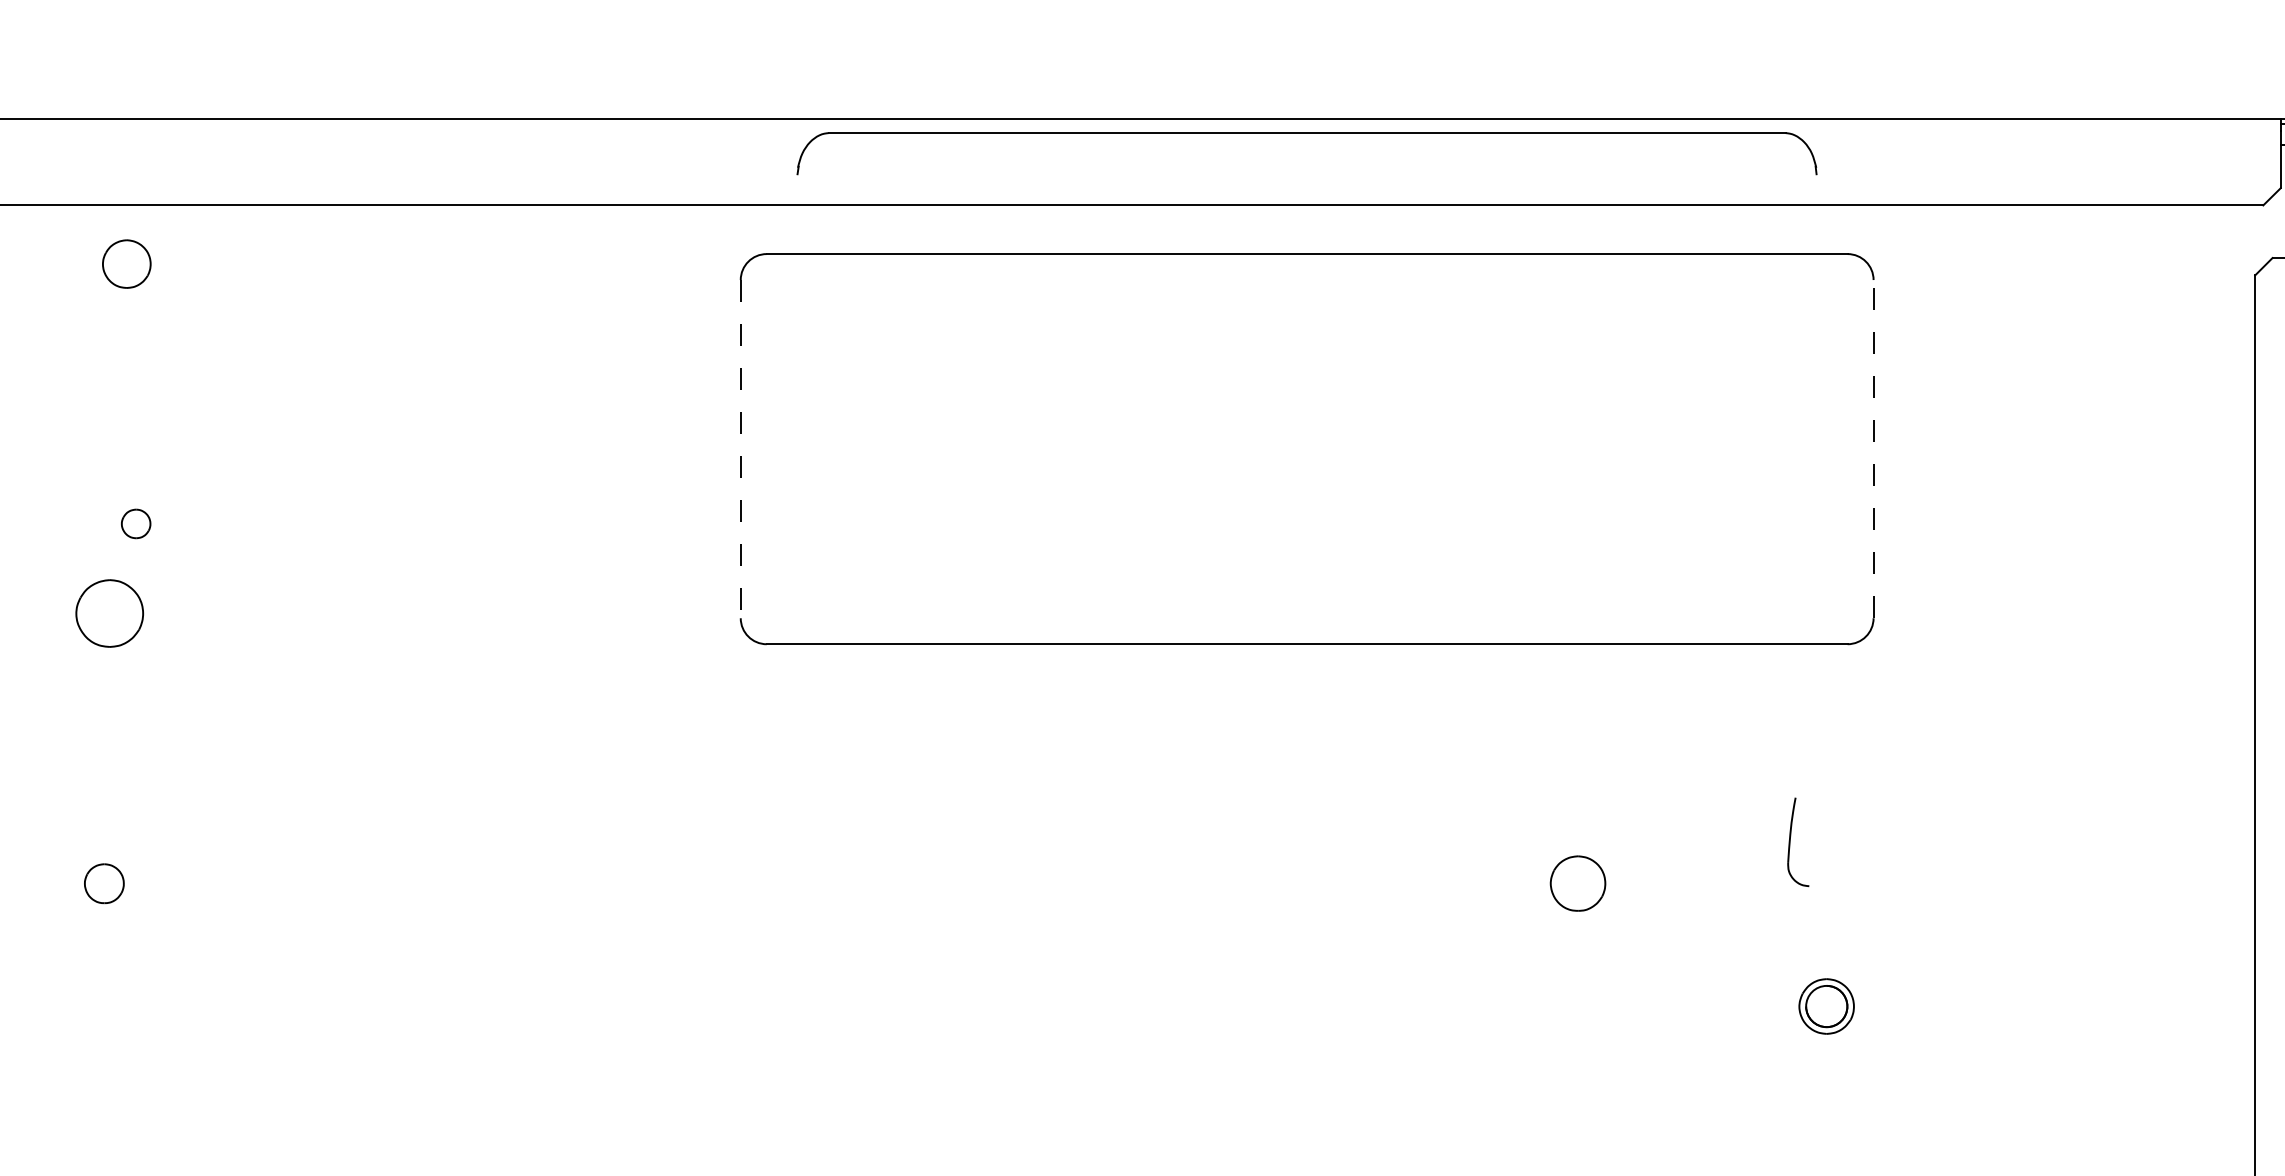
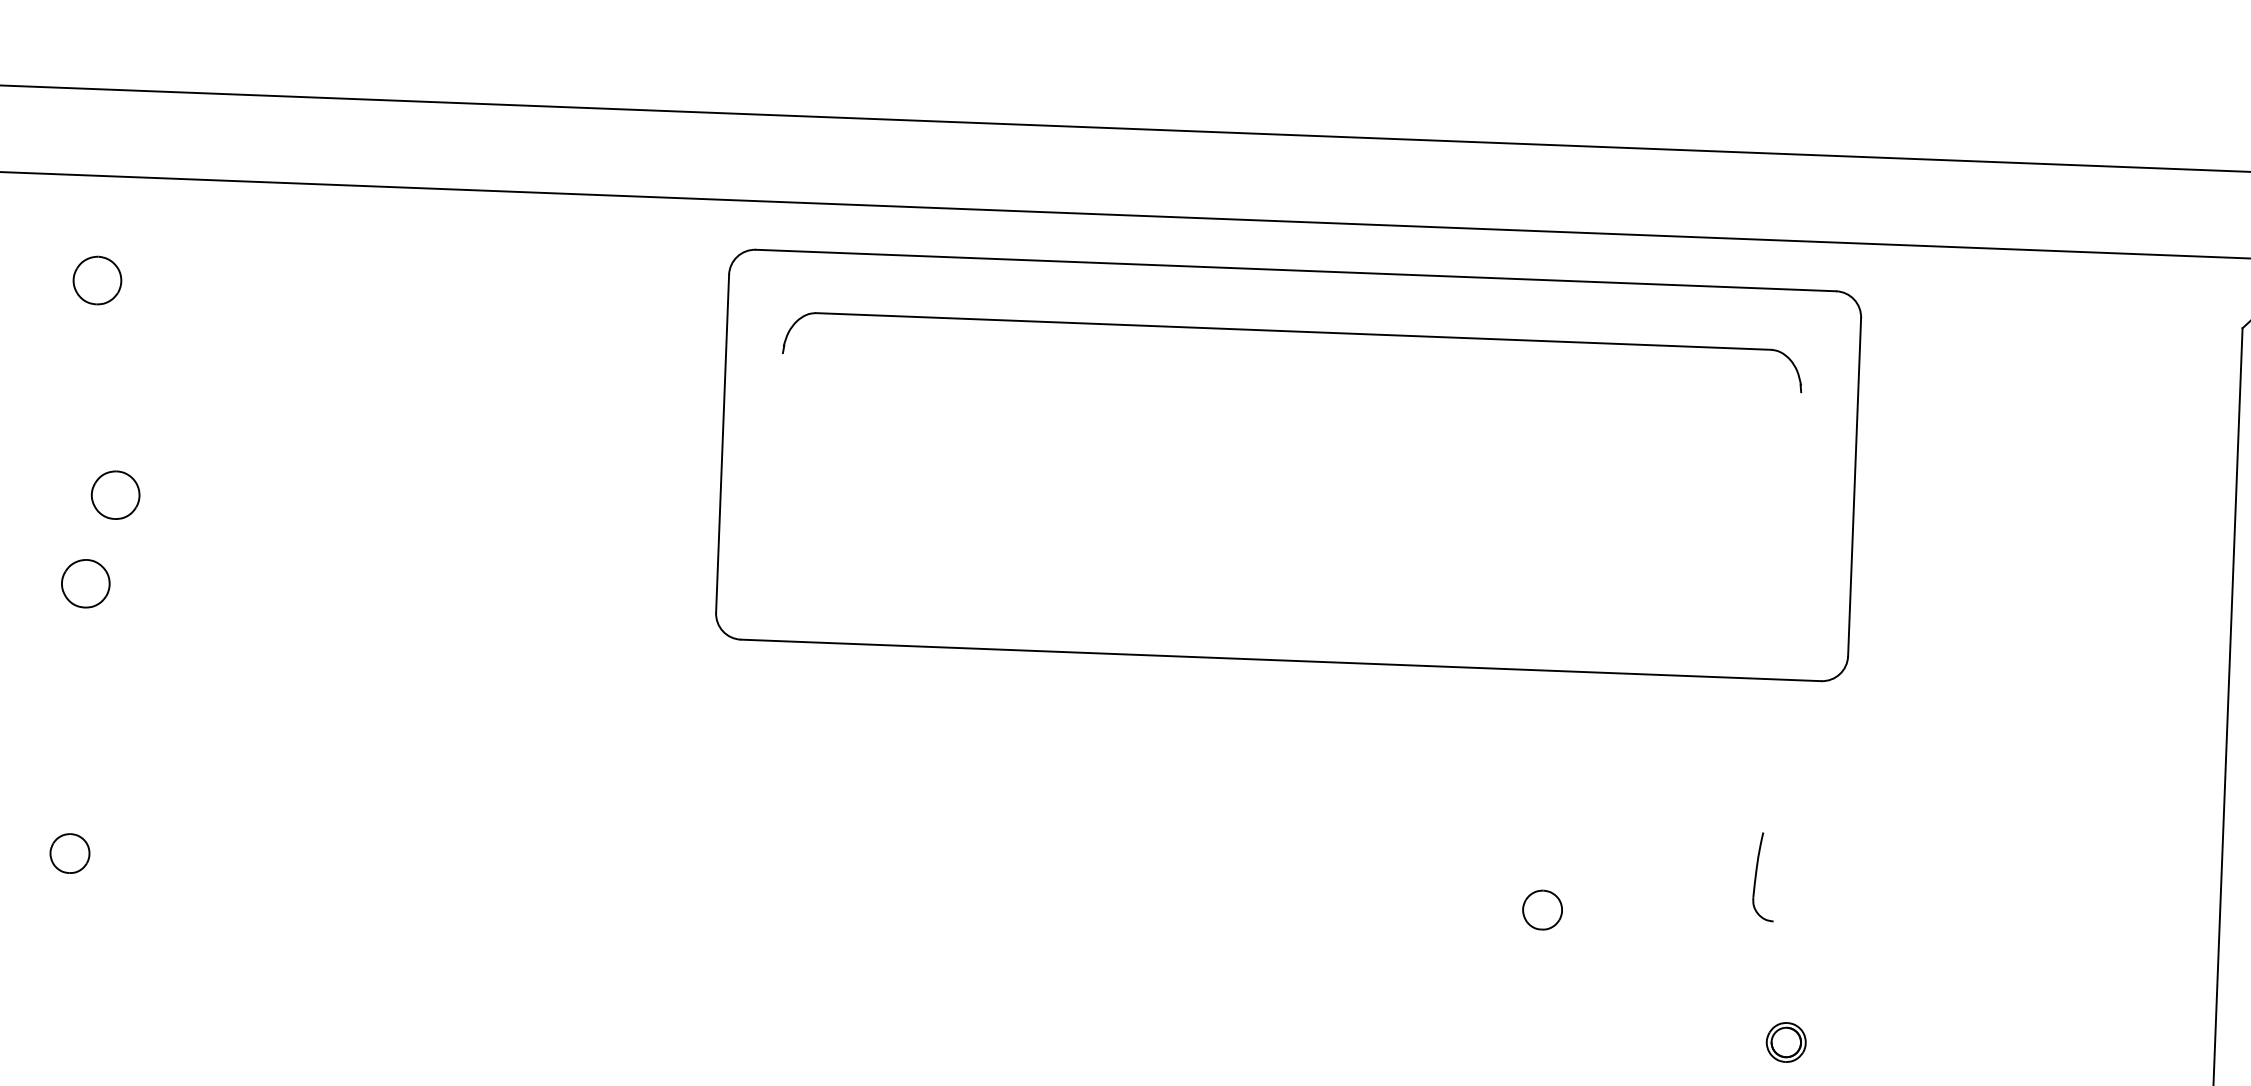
part: (1306, 133) -> (1293, 331), moved
part: (126, 263) -> (97, 279), moved
line: (1873, 448) -> (1854, 486), dashed -> solid
line: (740, 449) -> (722, 444), dashed -> solid
part: (135, 523) -> (114, 494), size x1.67
part: (109, 613) -> (85, 583), size x0.71
part: (1577, 883) -> (1542, 909), size x0.71
part: (1826, 1006) -> (1786, 1042), size x0.71

